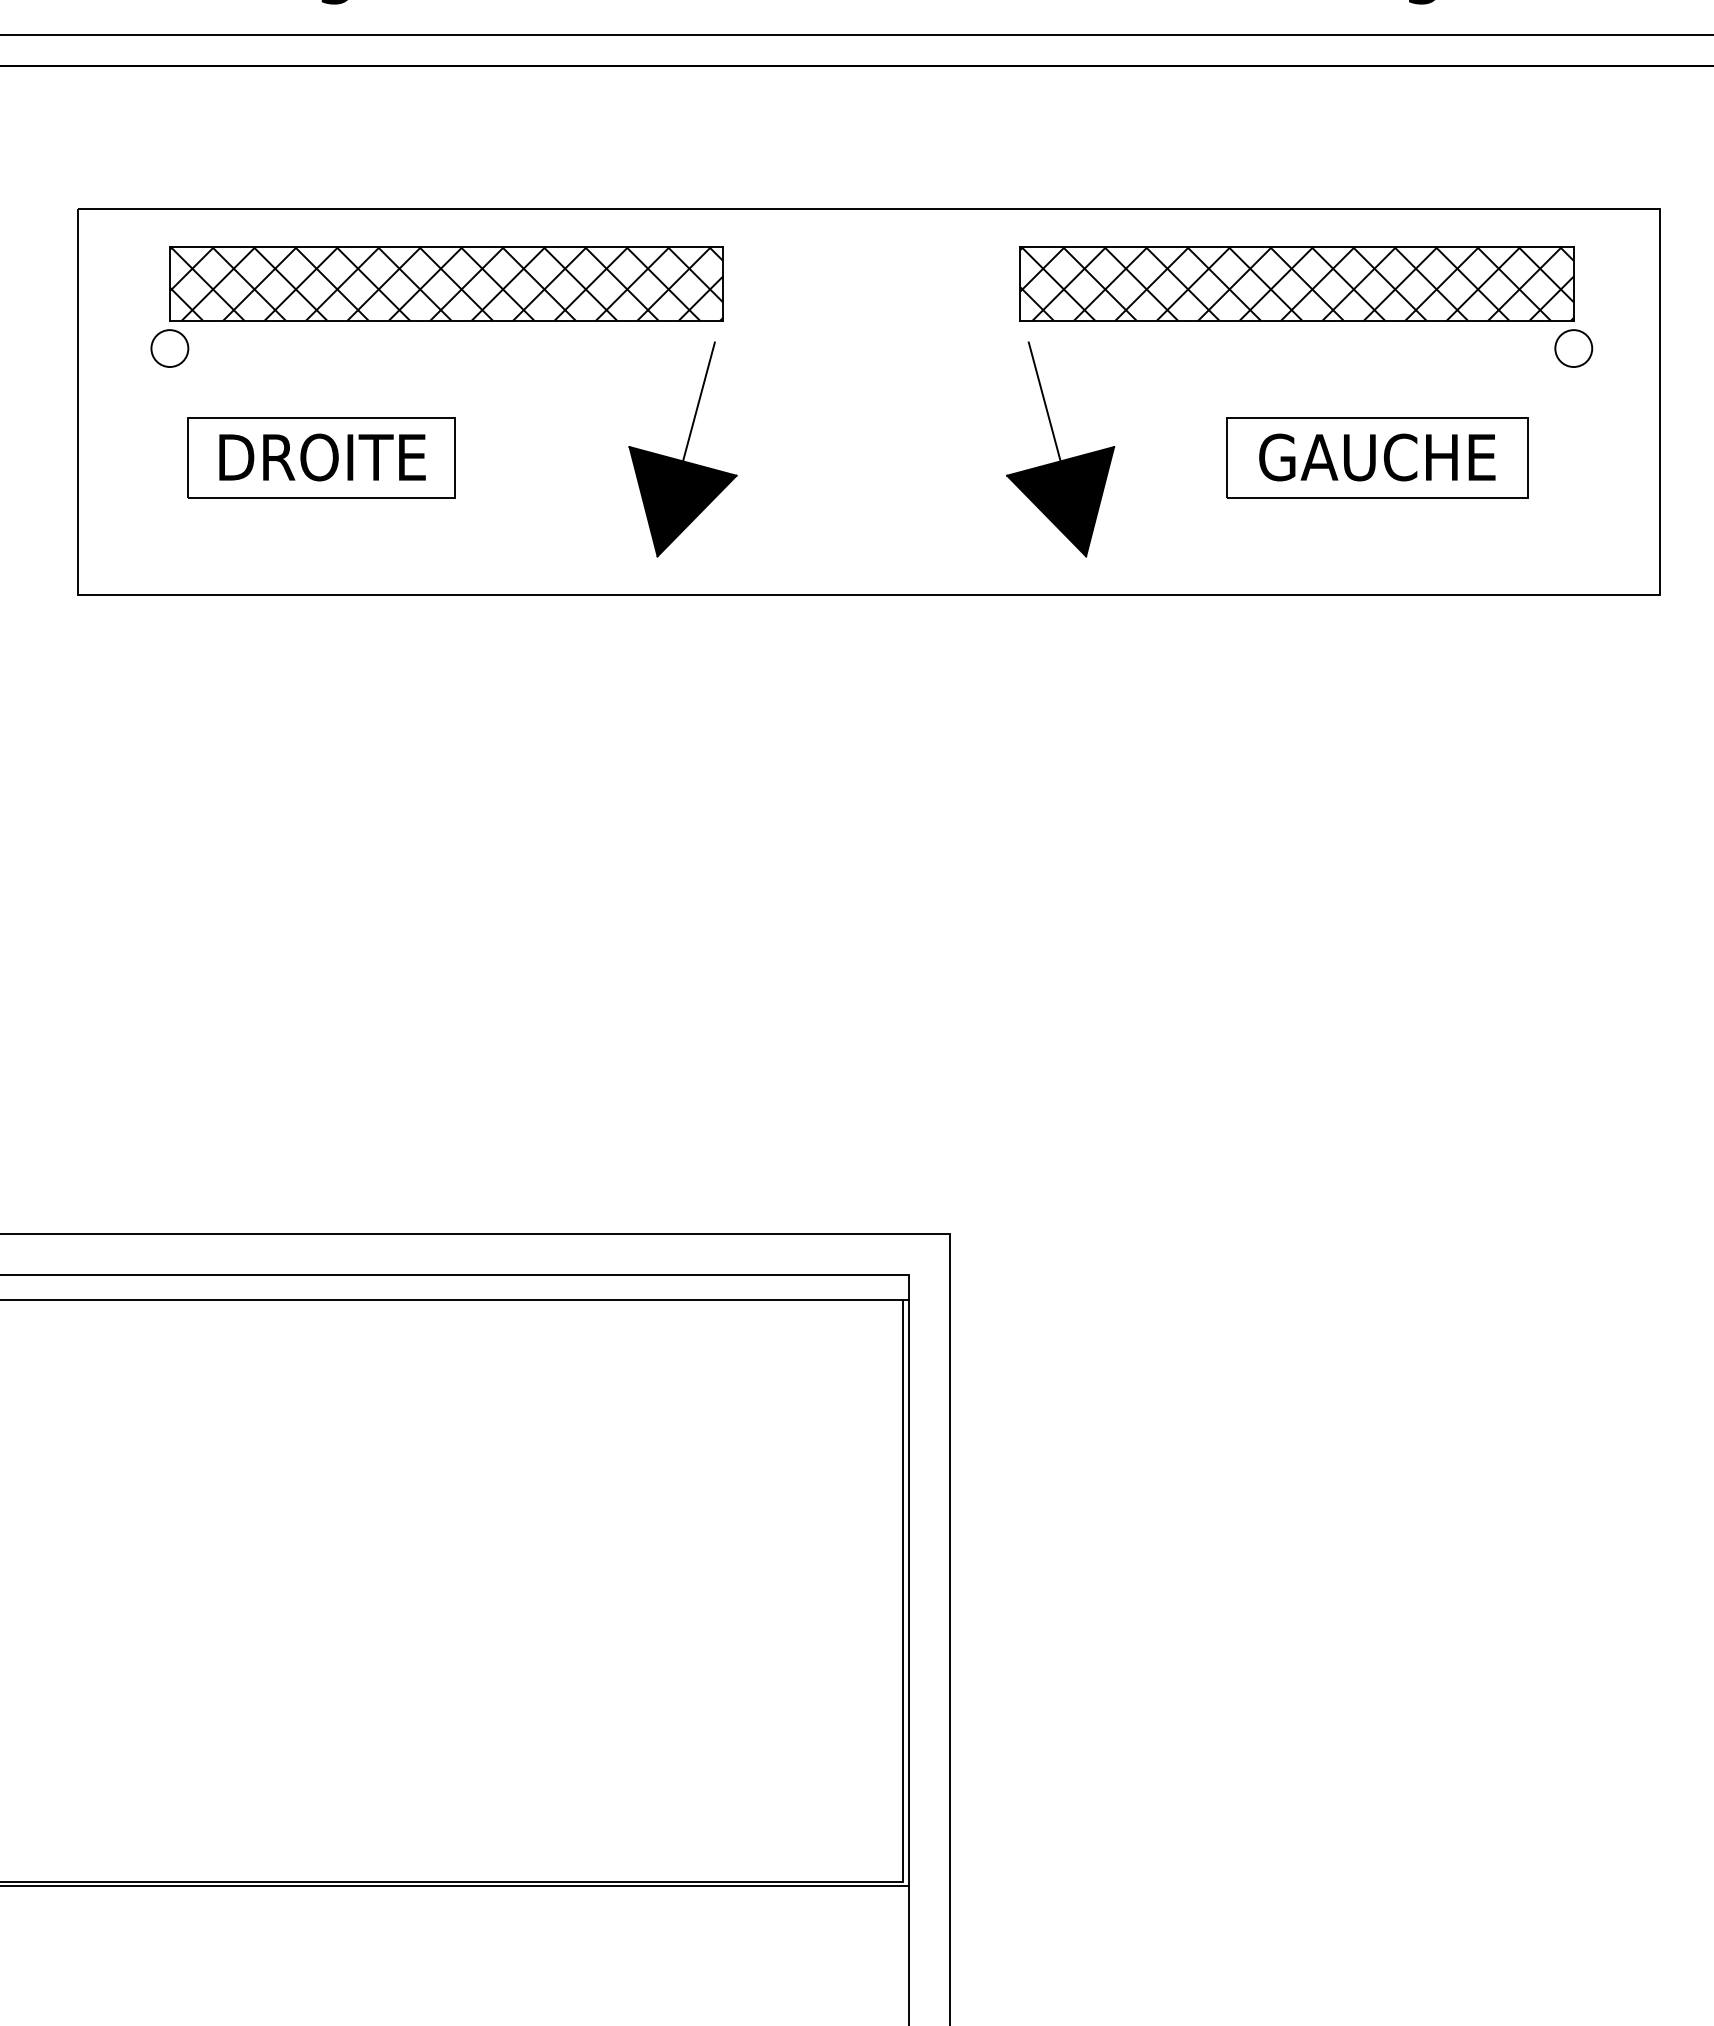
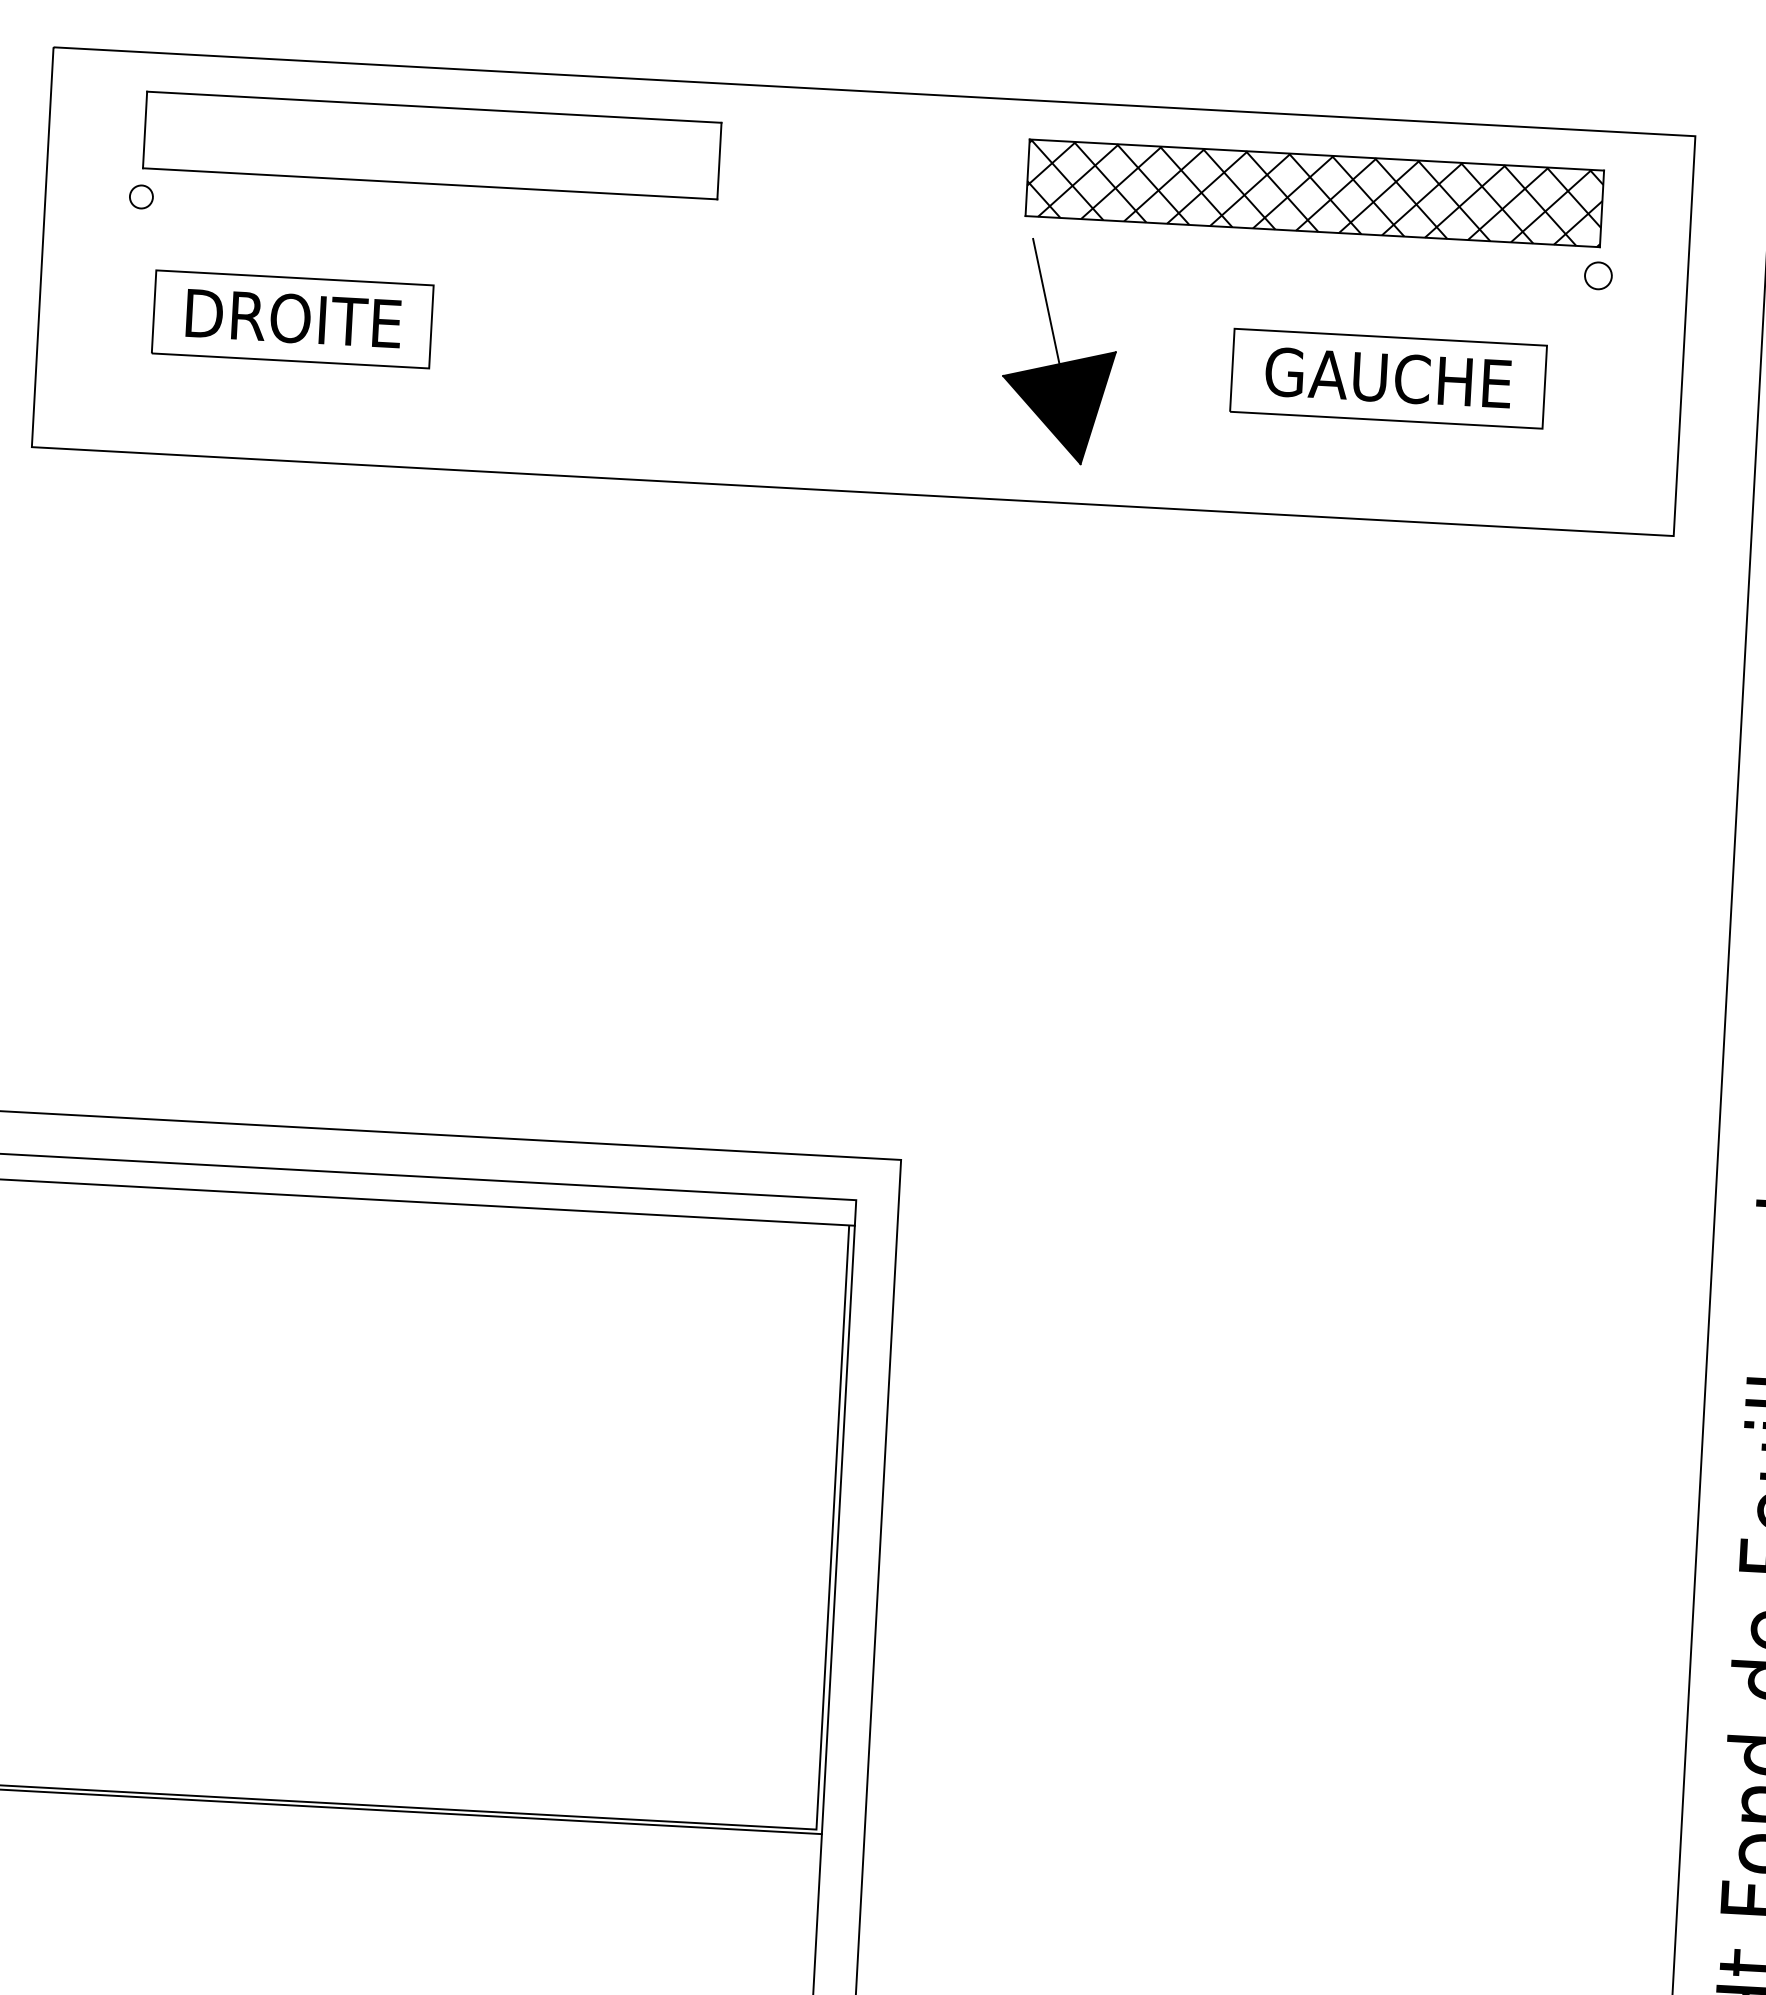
hatch: (446, 283) -> (432, 145), removed
circle: (169, 348) -> (141, 196), size x0.6
circle: (1573, 348) -> (1598, 275), size x0.7
part: (682, 449) -> (667, 330), removed

